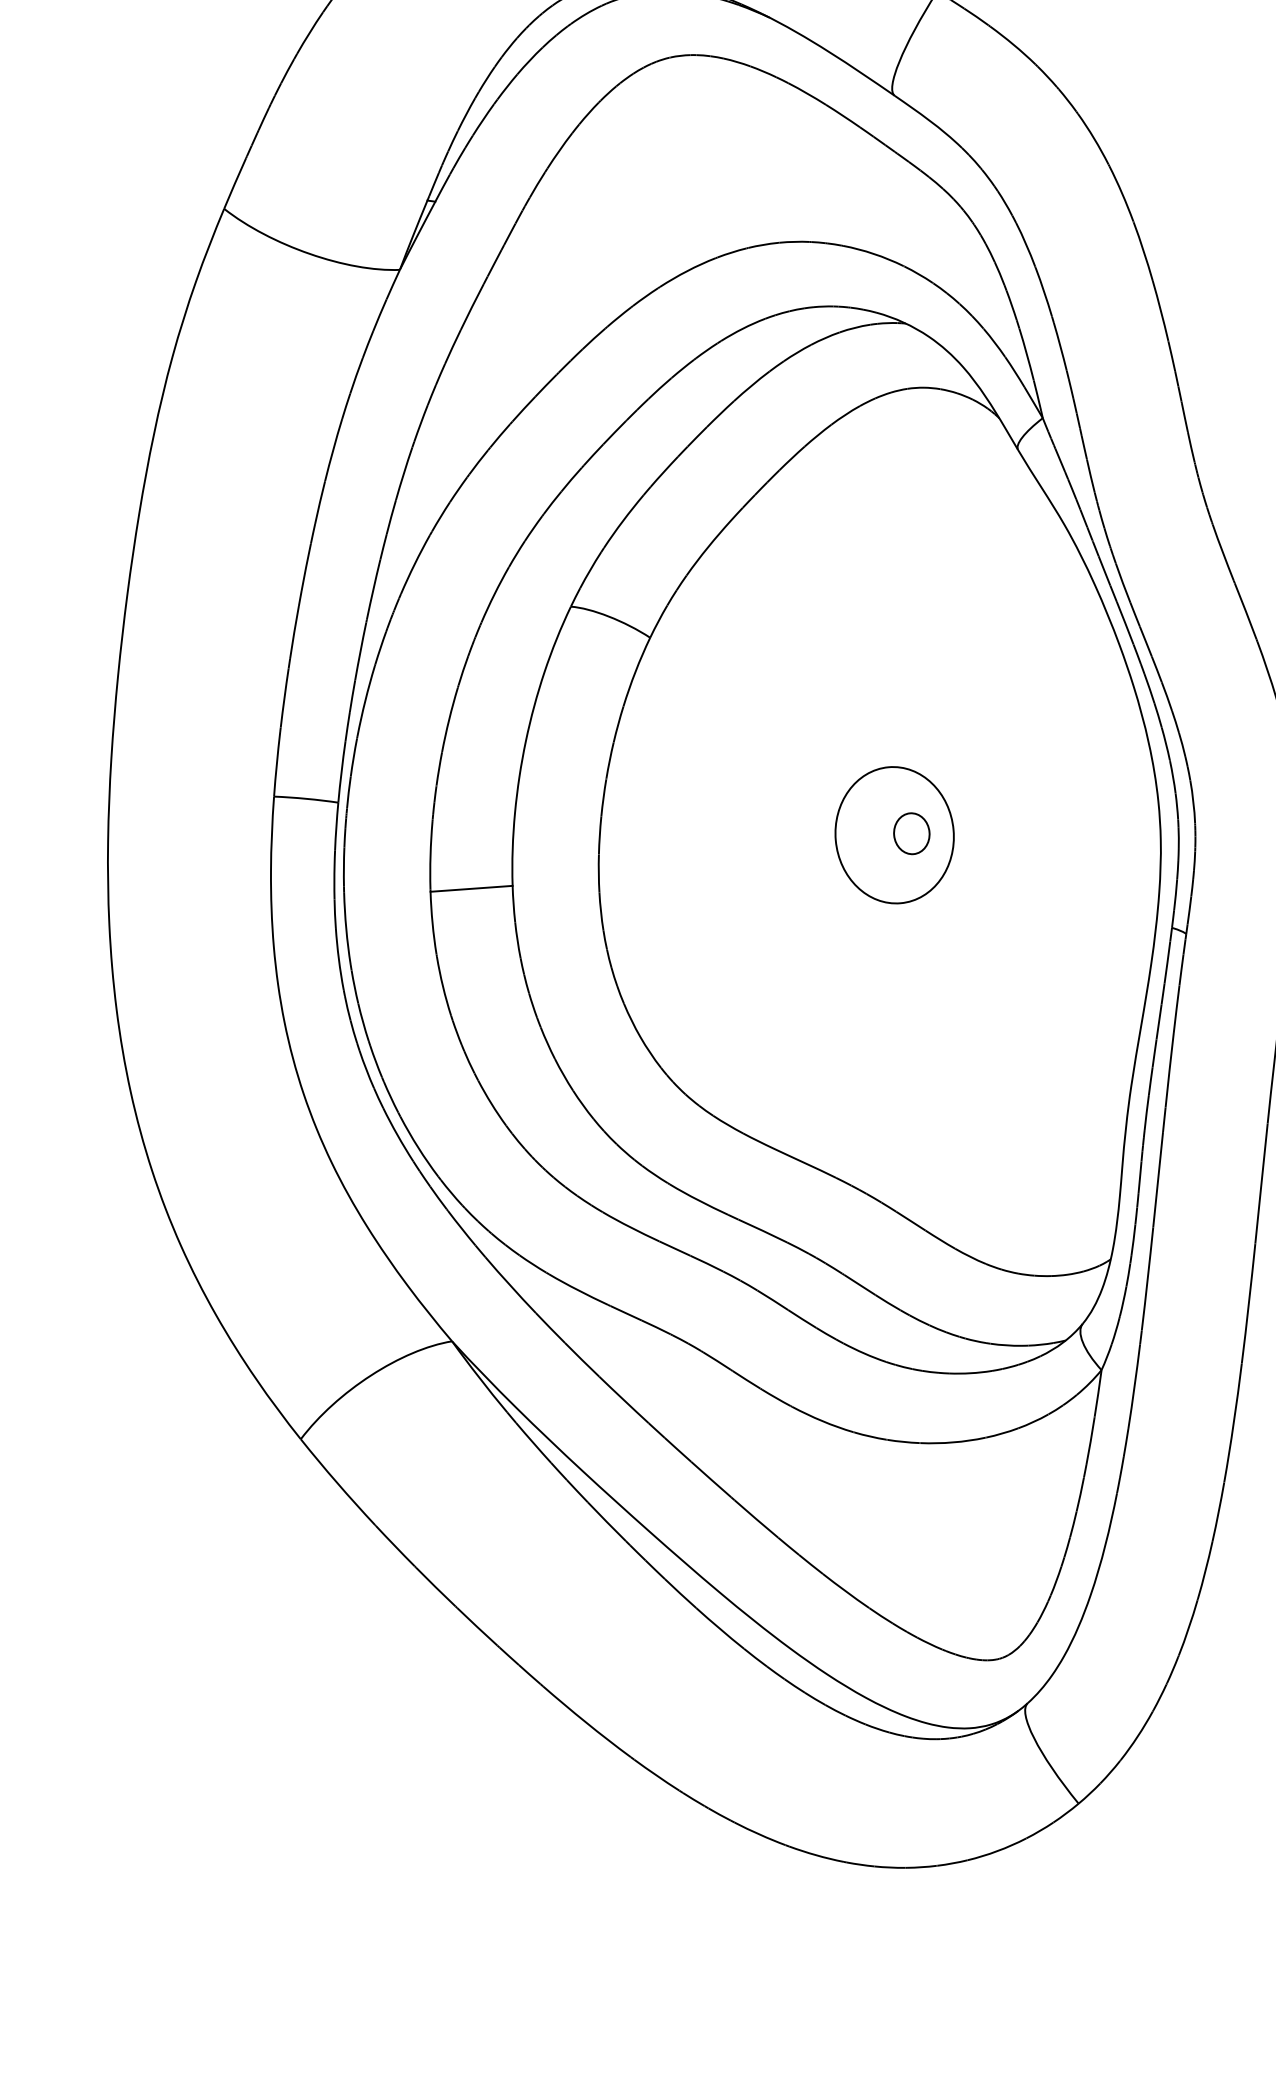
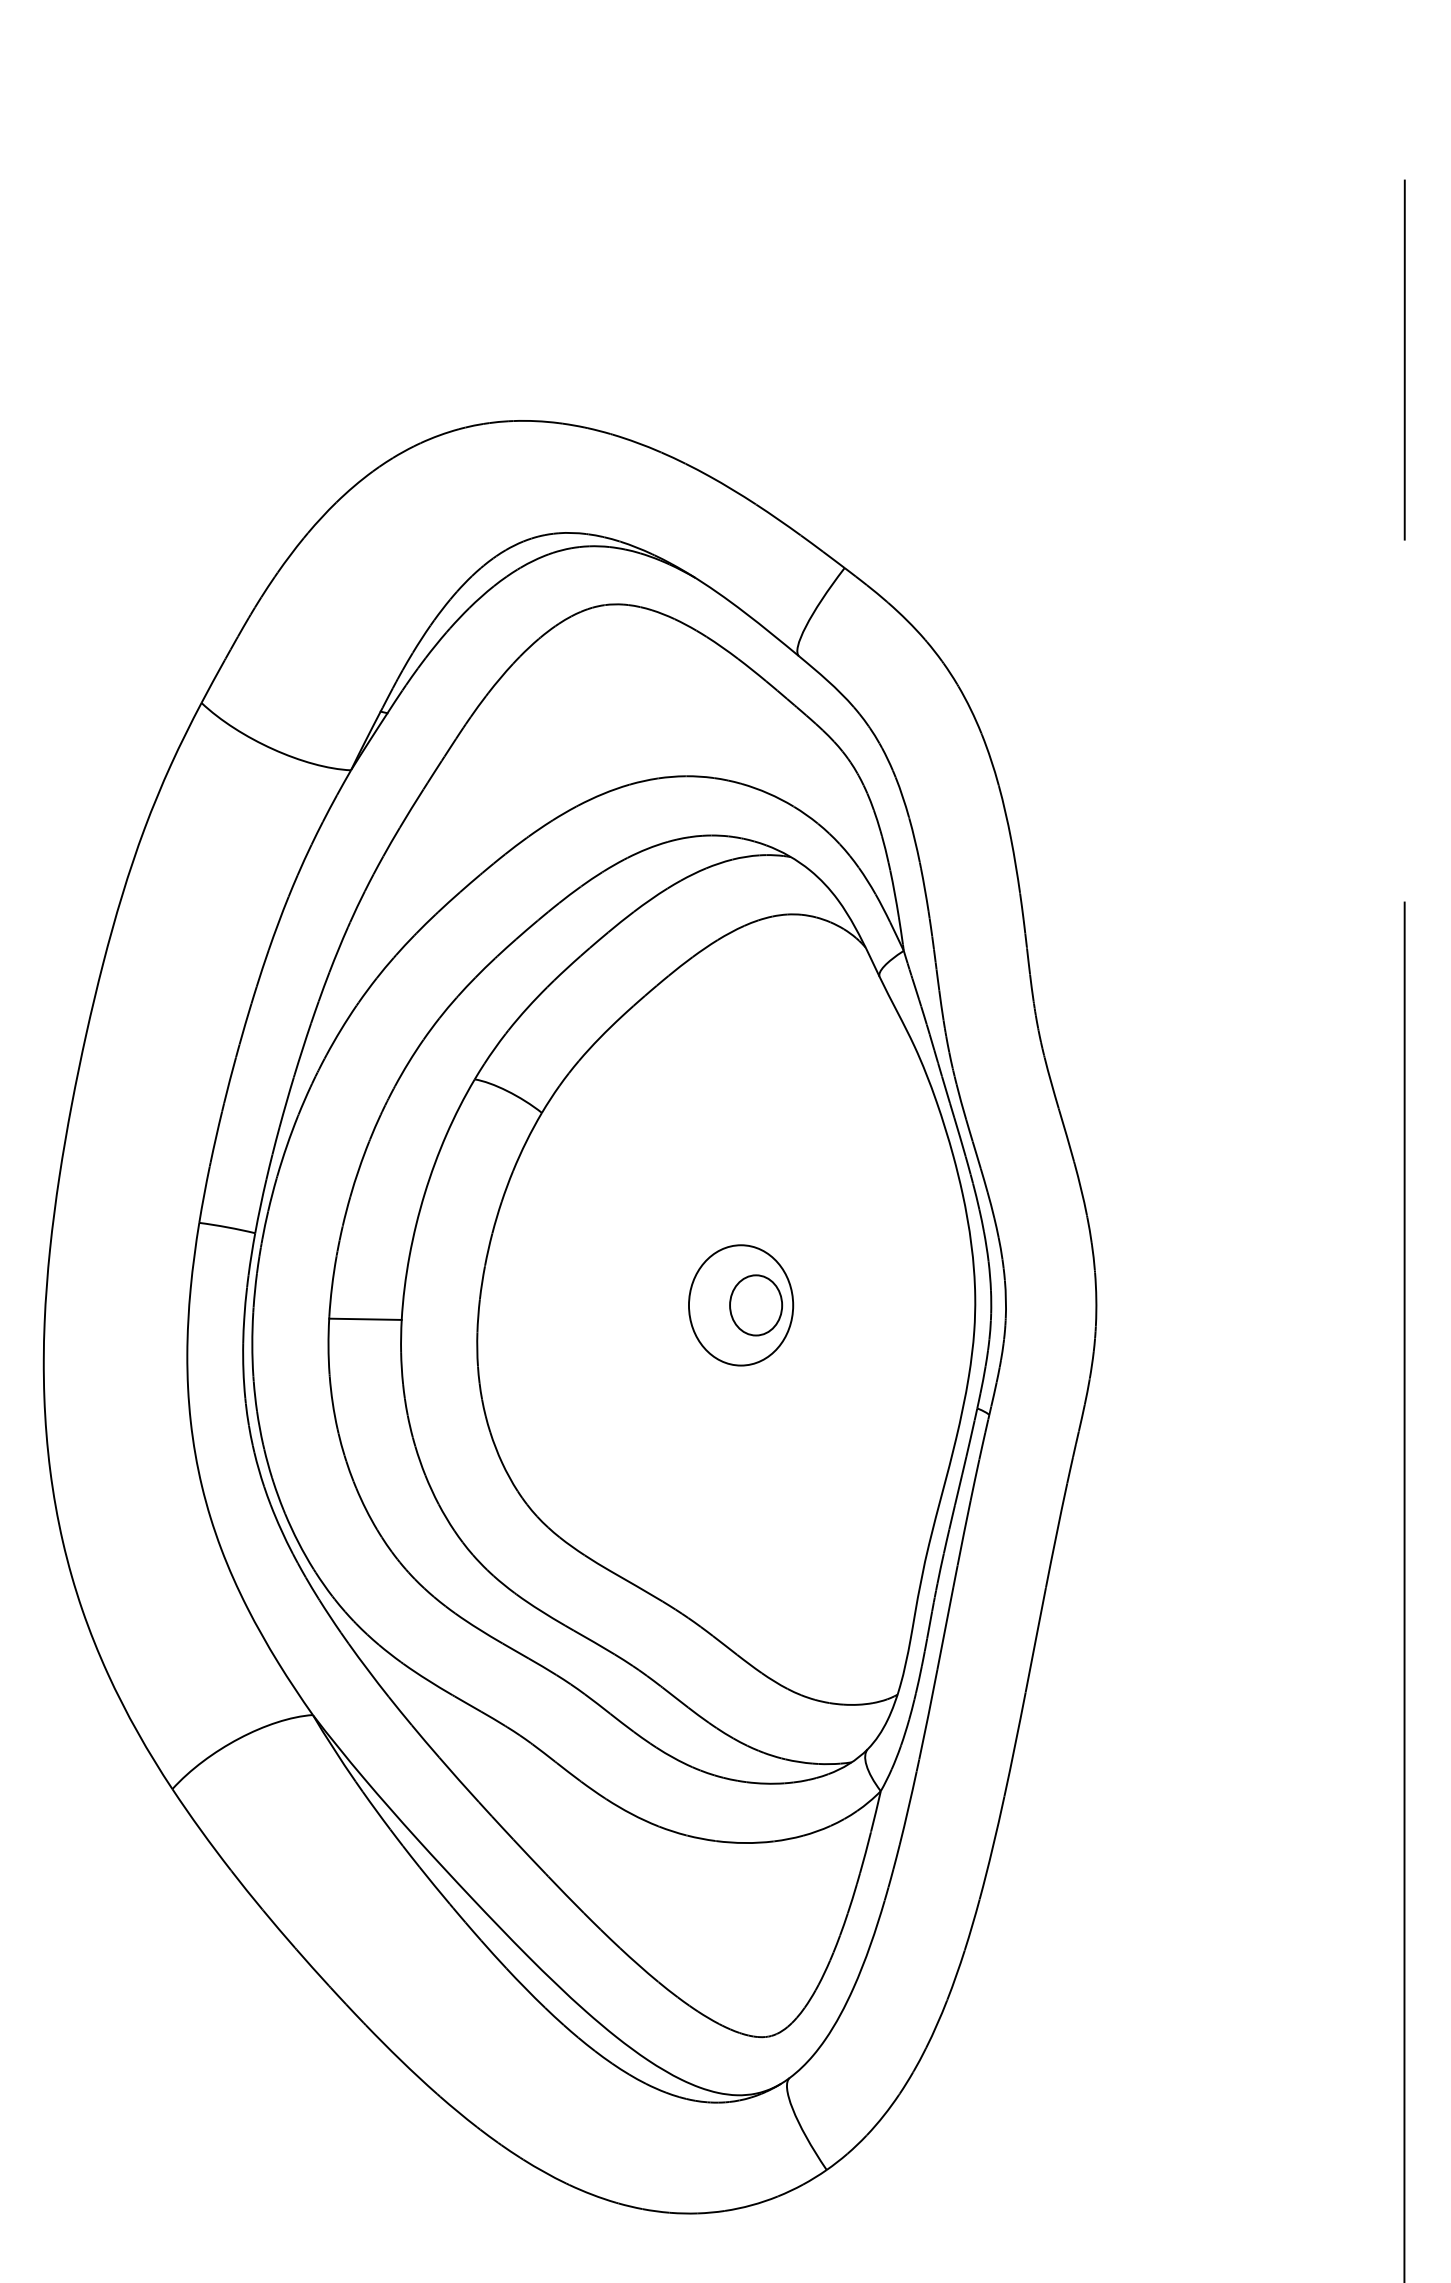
part: (912, 833) -> (756, 1305), size x1.67

